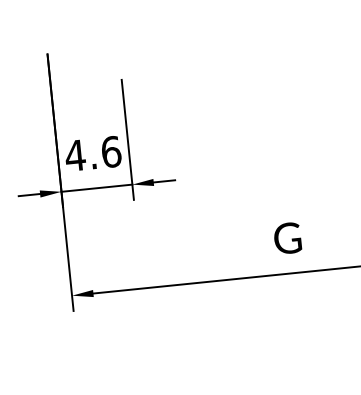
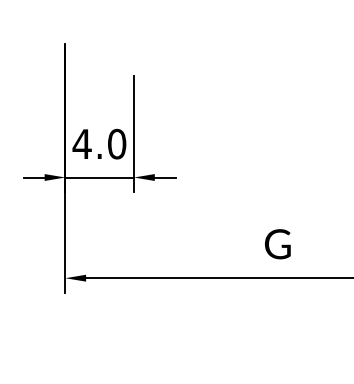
text: (111, 151) -> (117, 143), 4.6 -> 4.0

